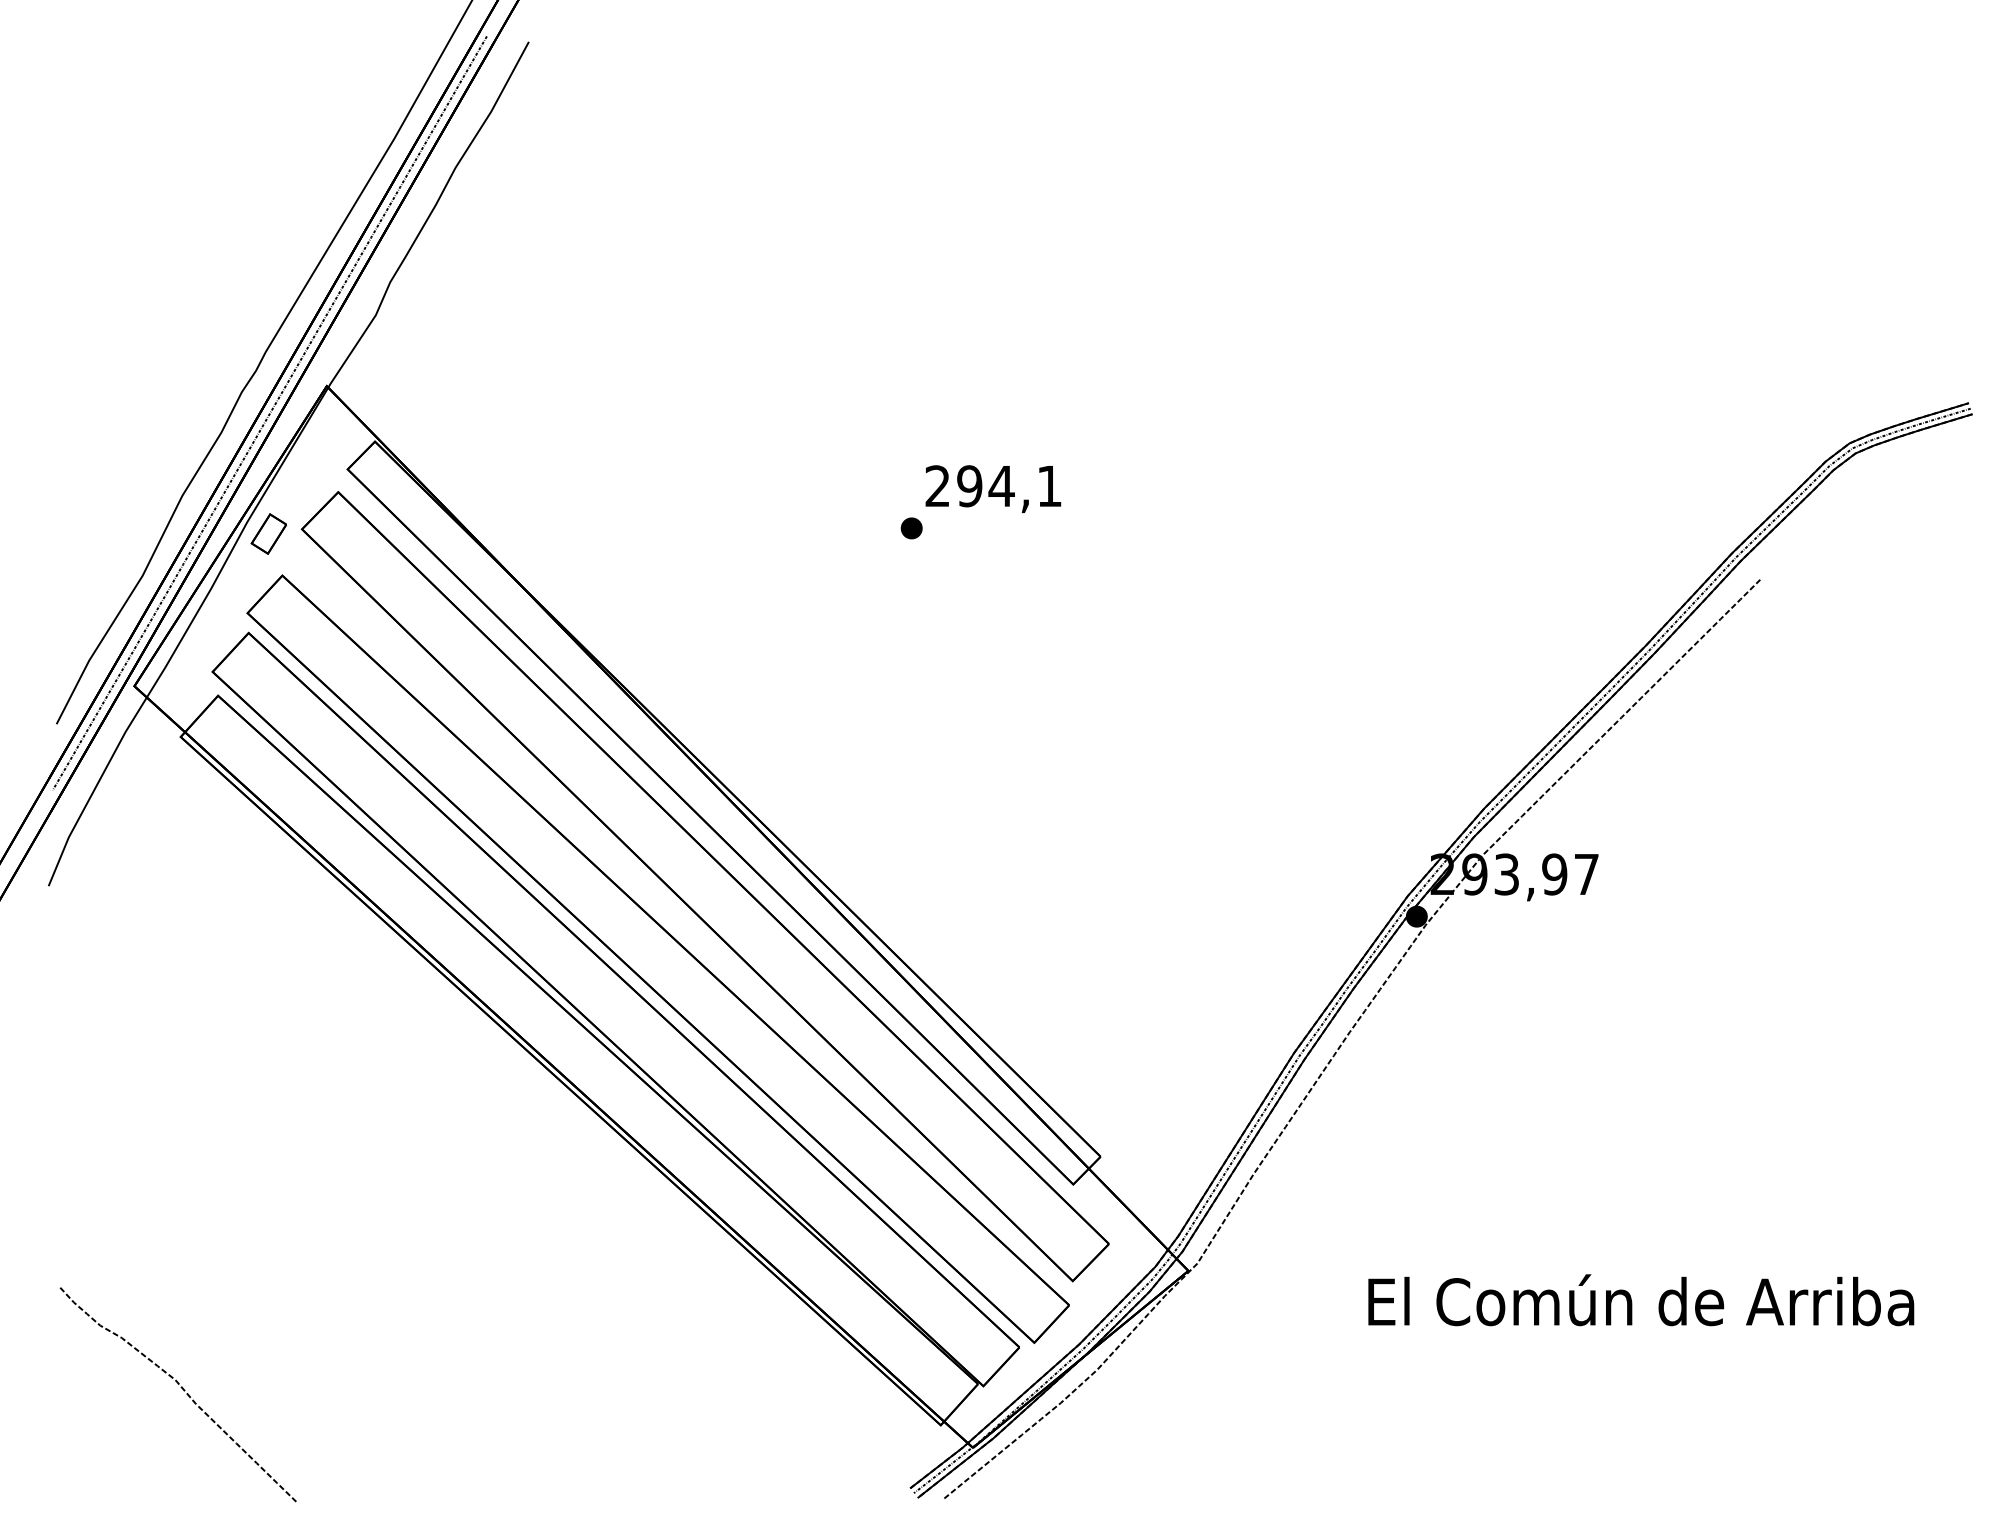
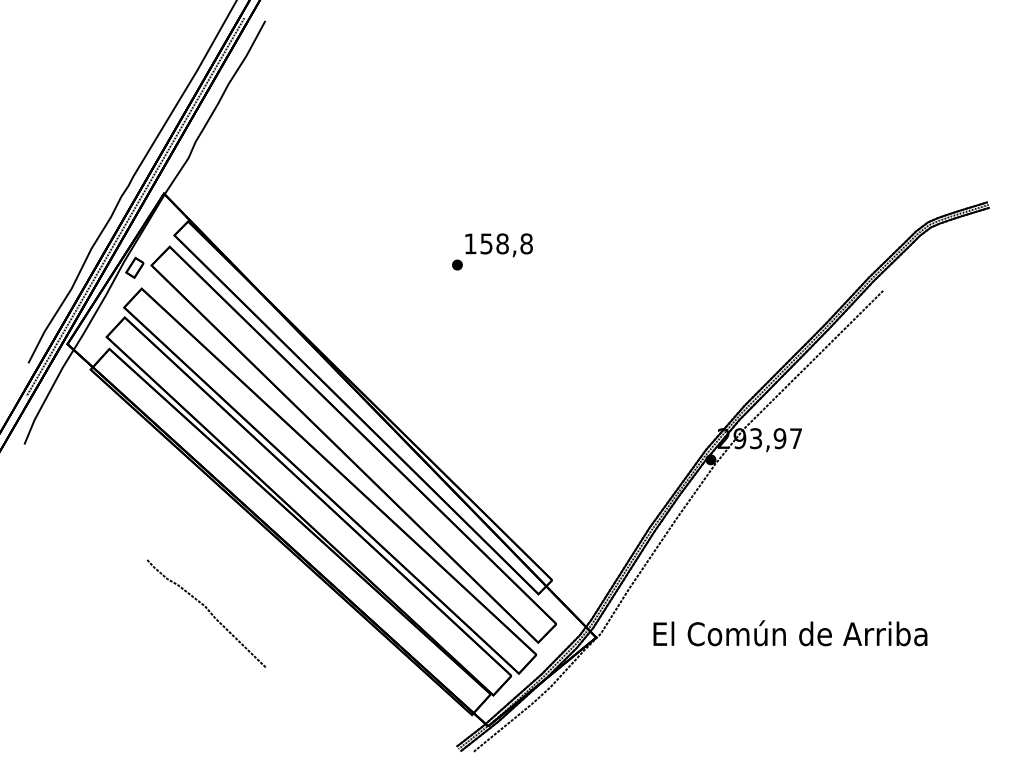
text: (993, 485) -> (498, 243), 294,1 -> 158,8
text: (1641, 1300) -> (790, 633), moved
curve: (182, 1390) -> (208, 611), moved

